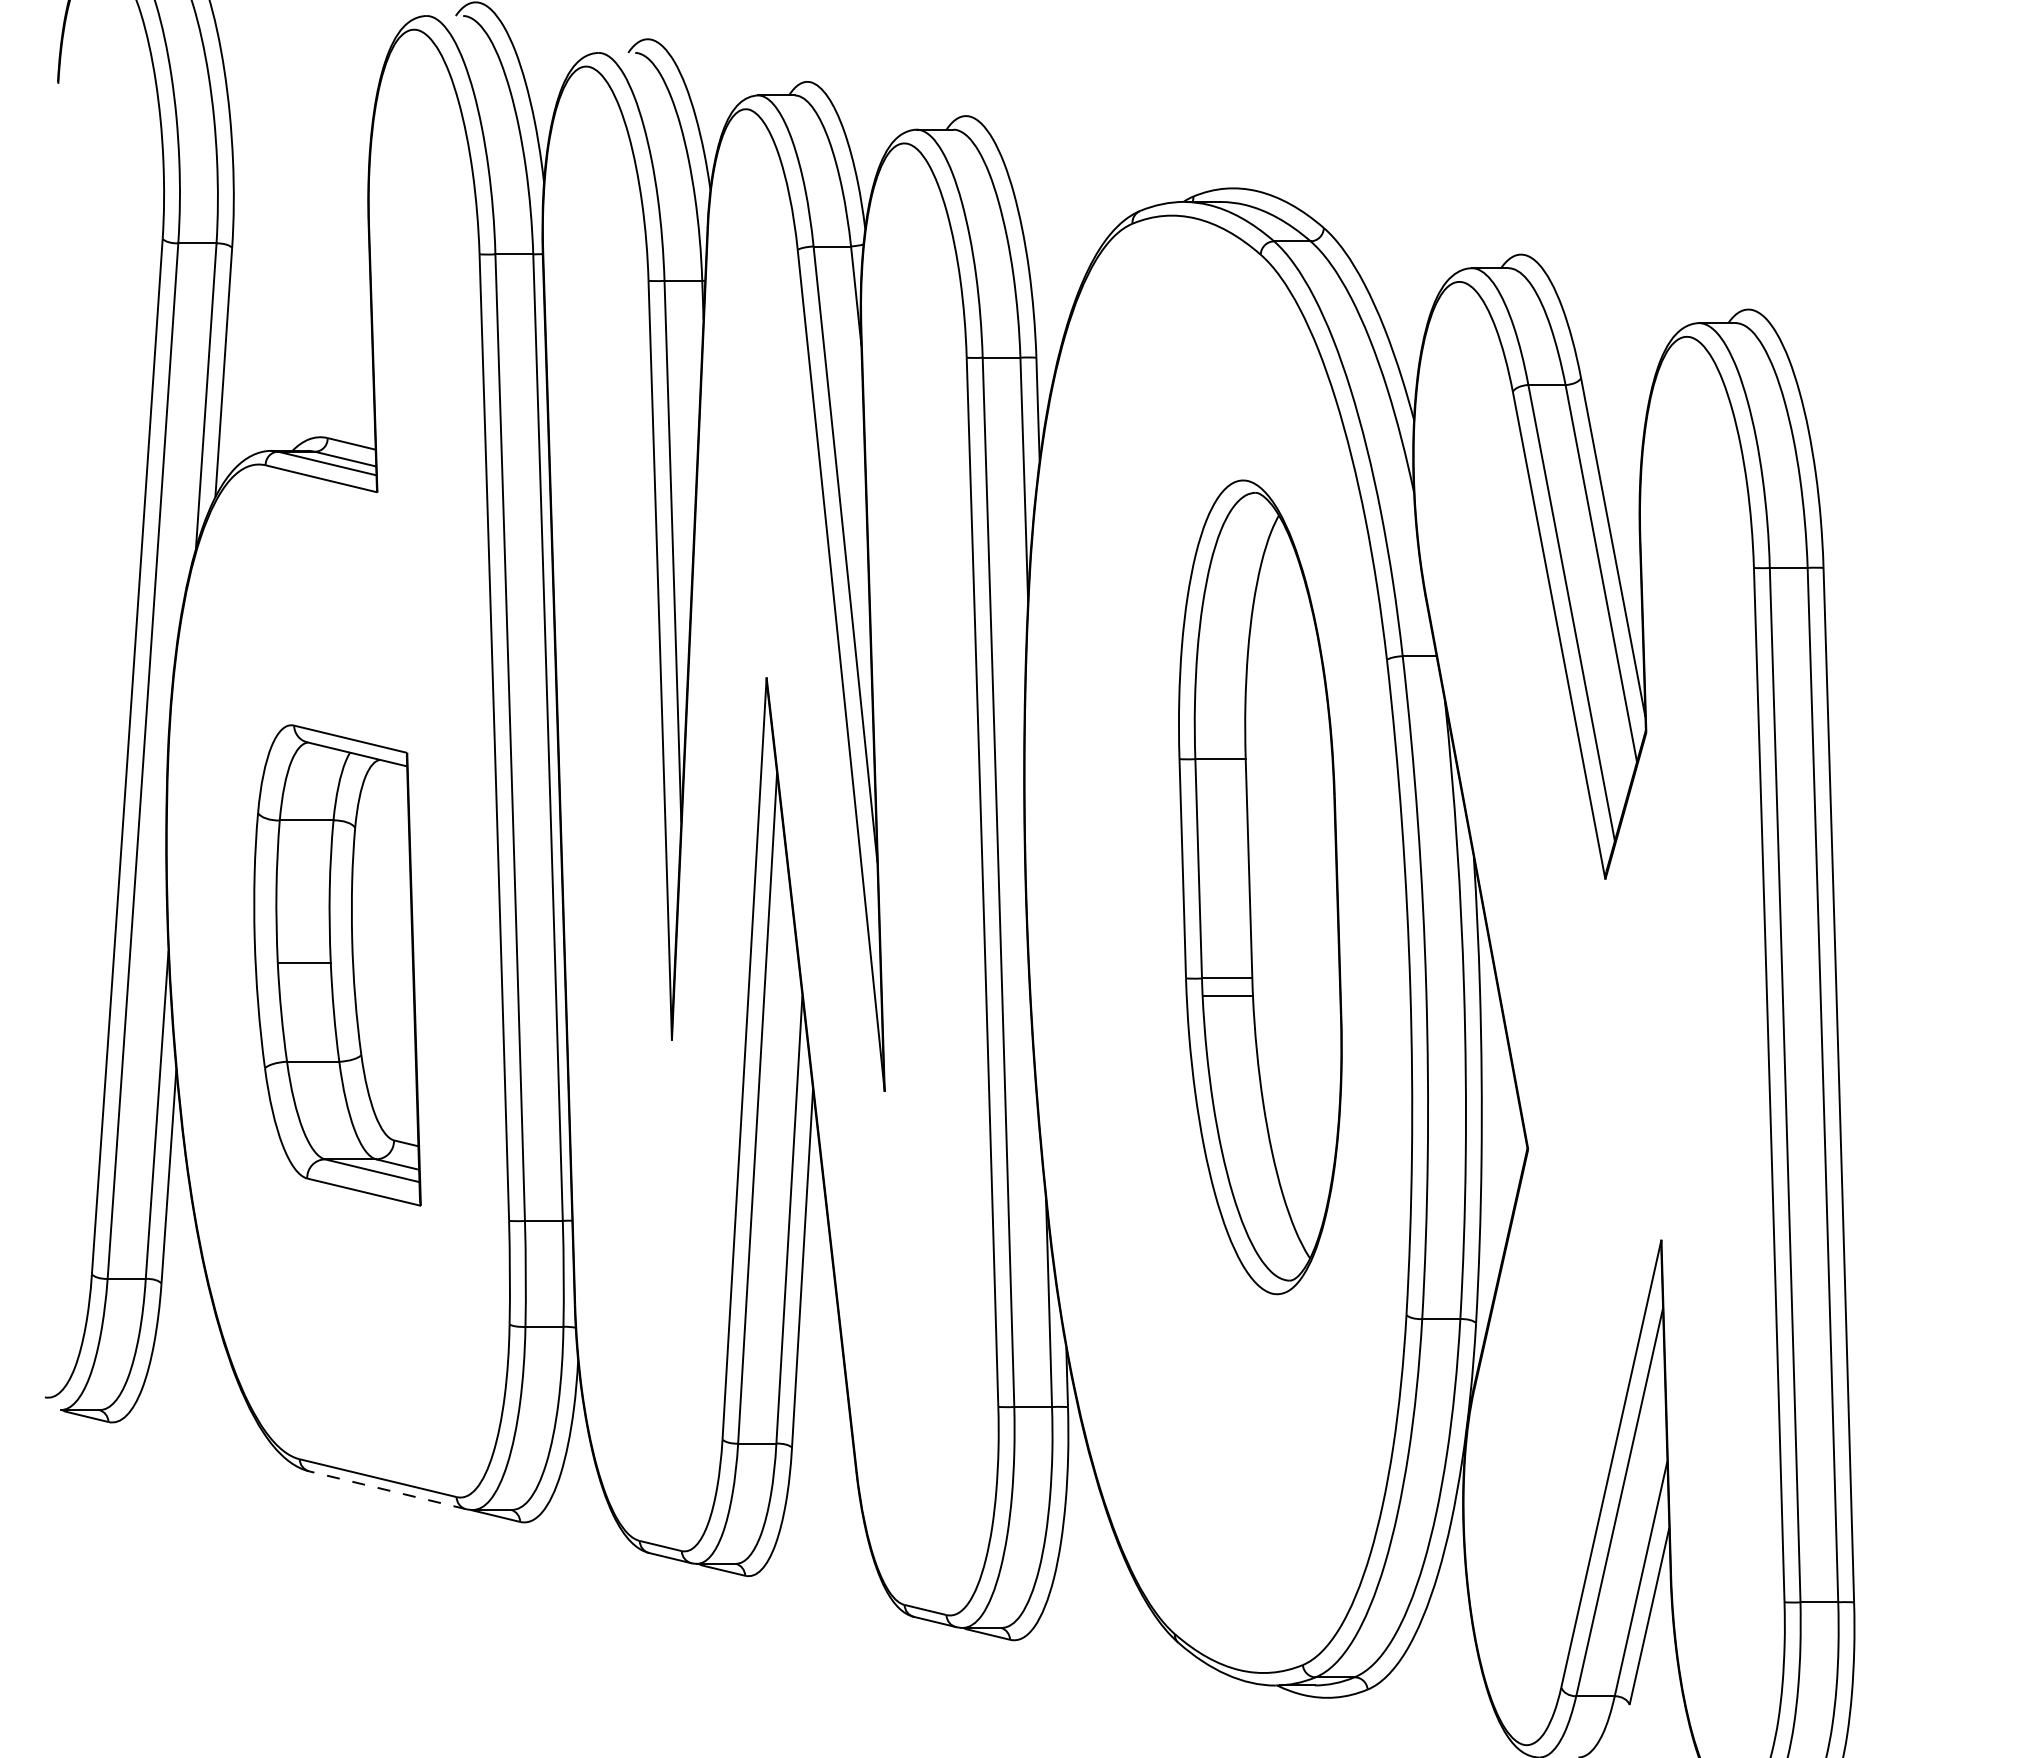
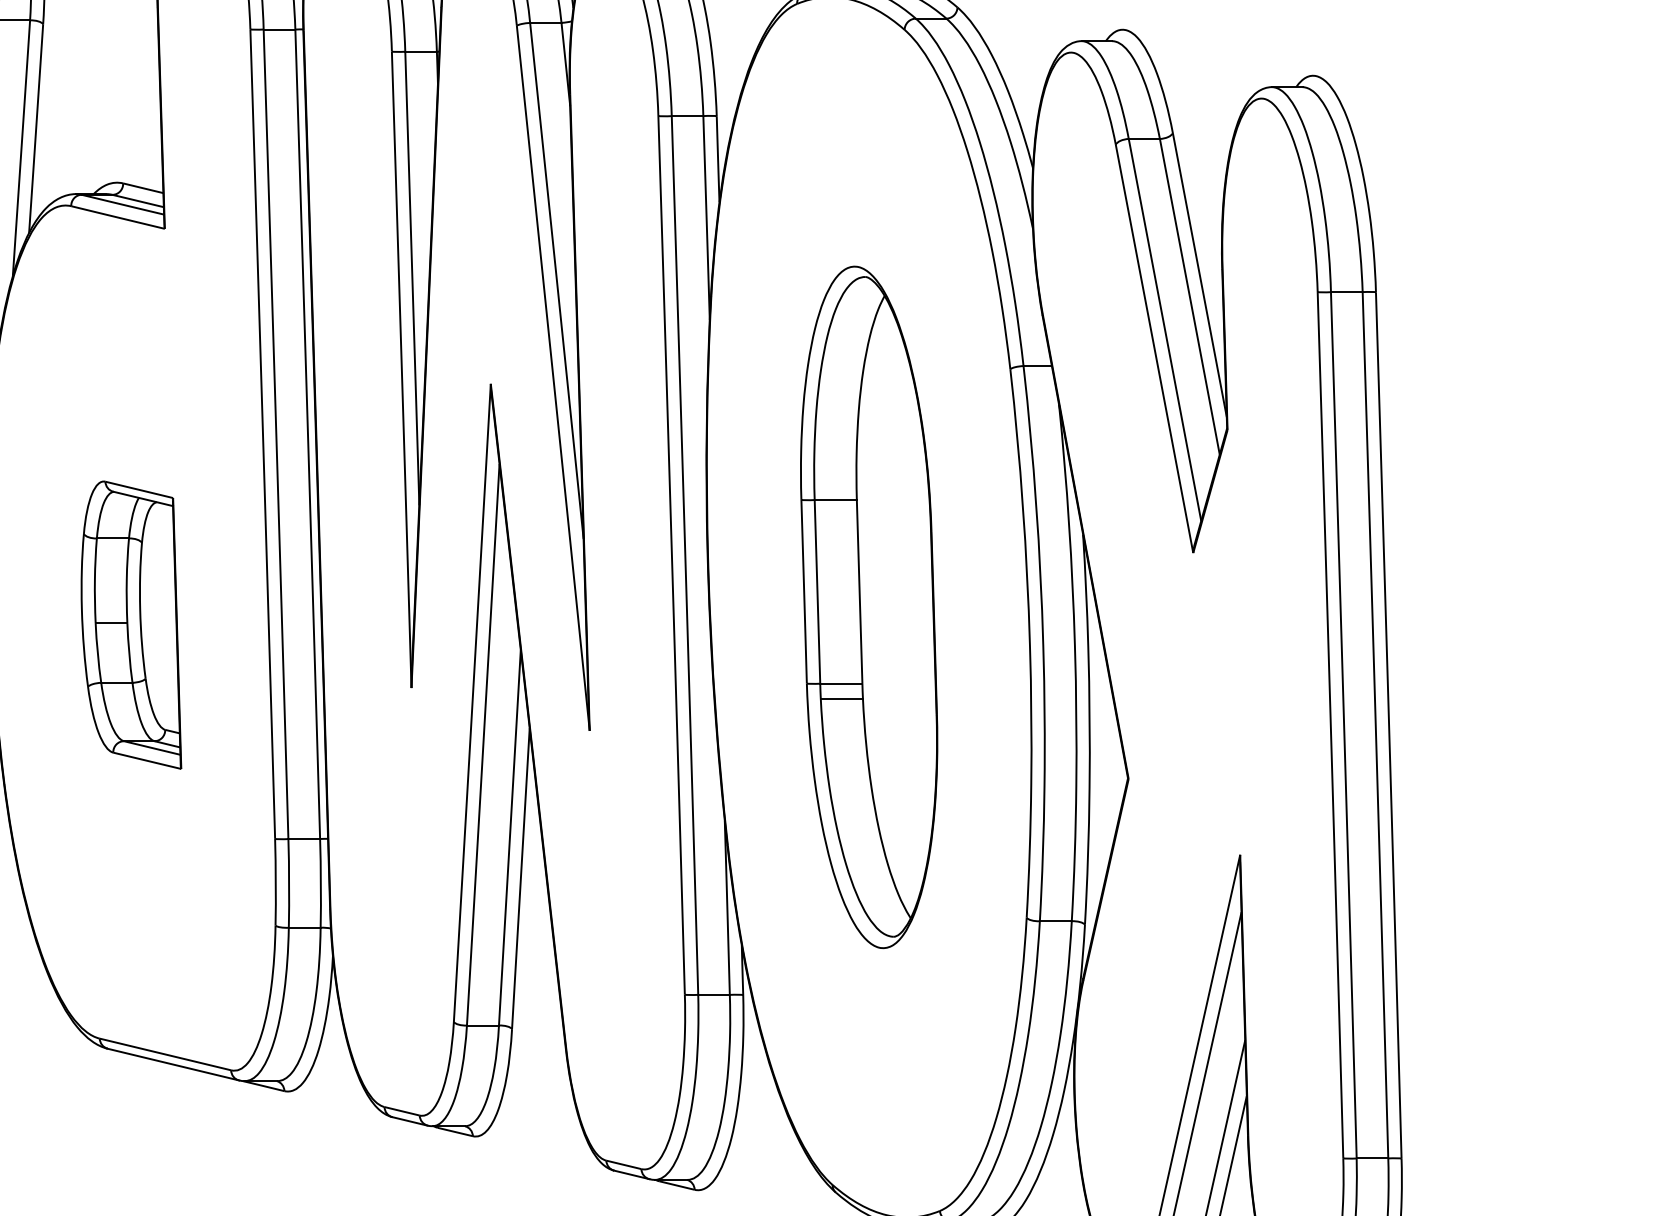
part: (1260, 887) -> (869, 607), moved
part: (337, 965) -> (131, 625), size x0.71
line: (387, 1490) -> (173, 1064), dashed -> solid

